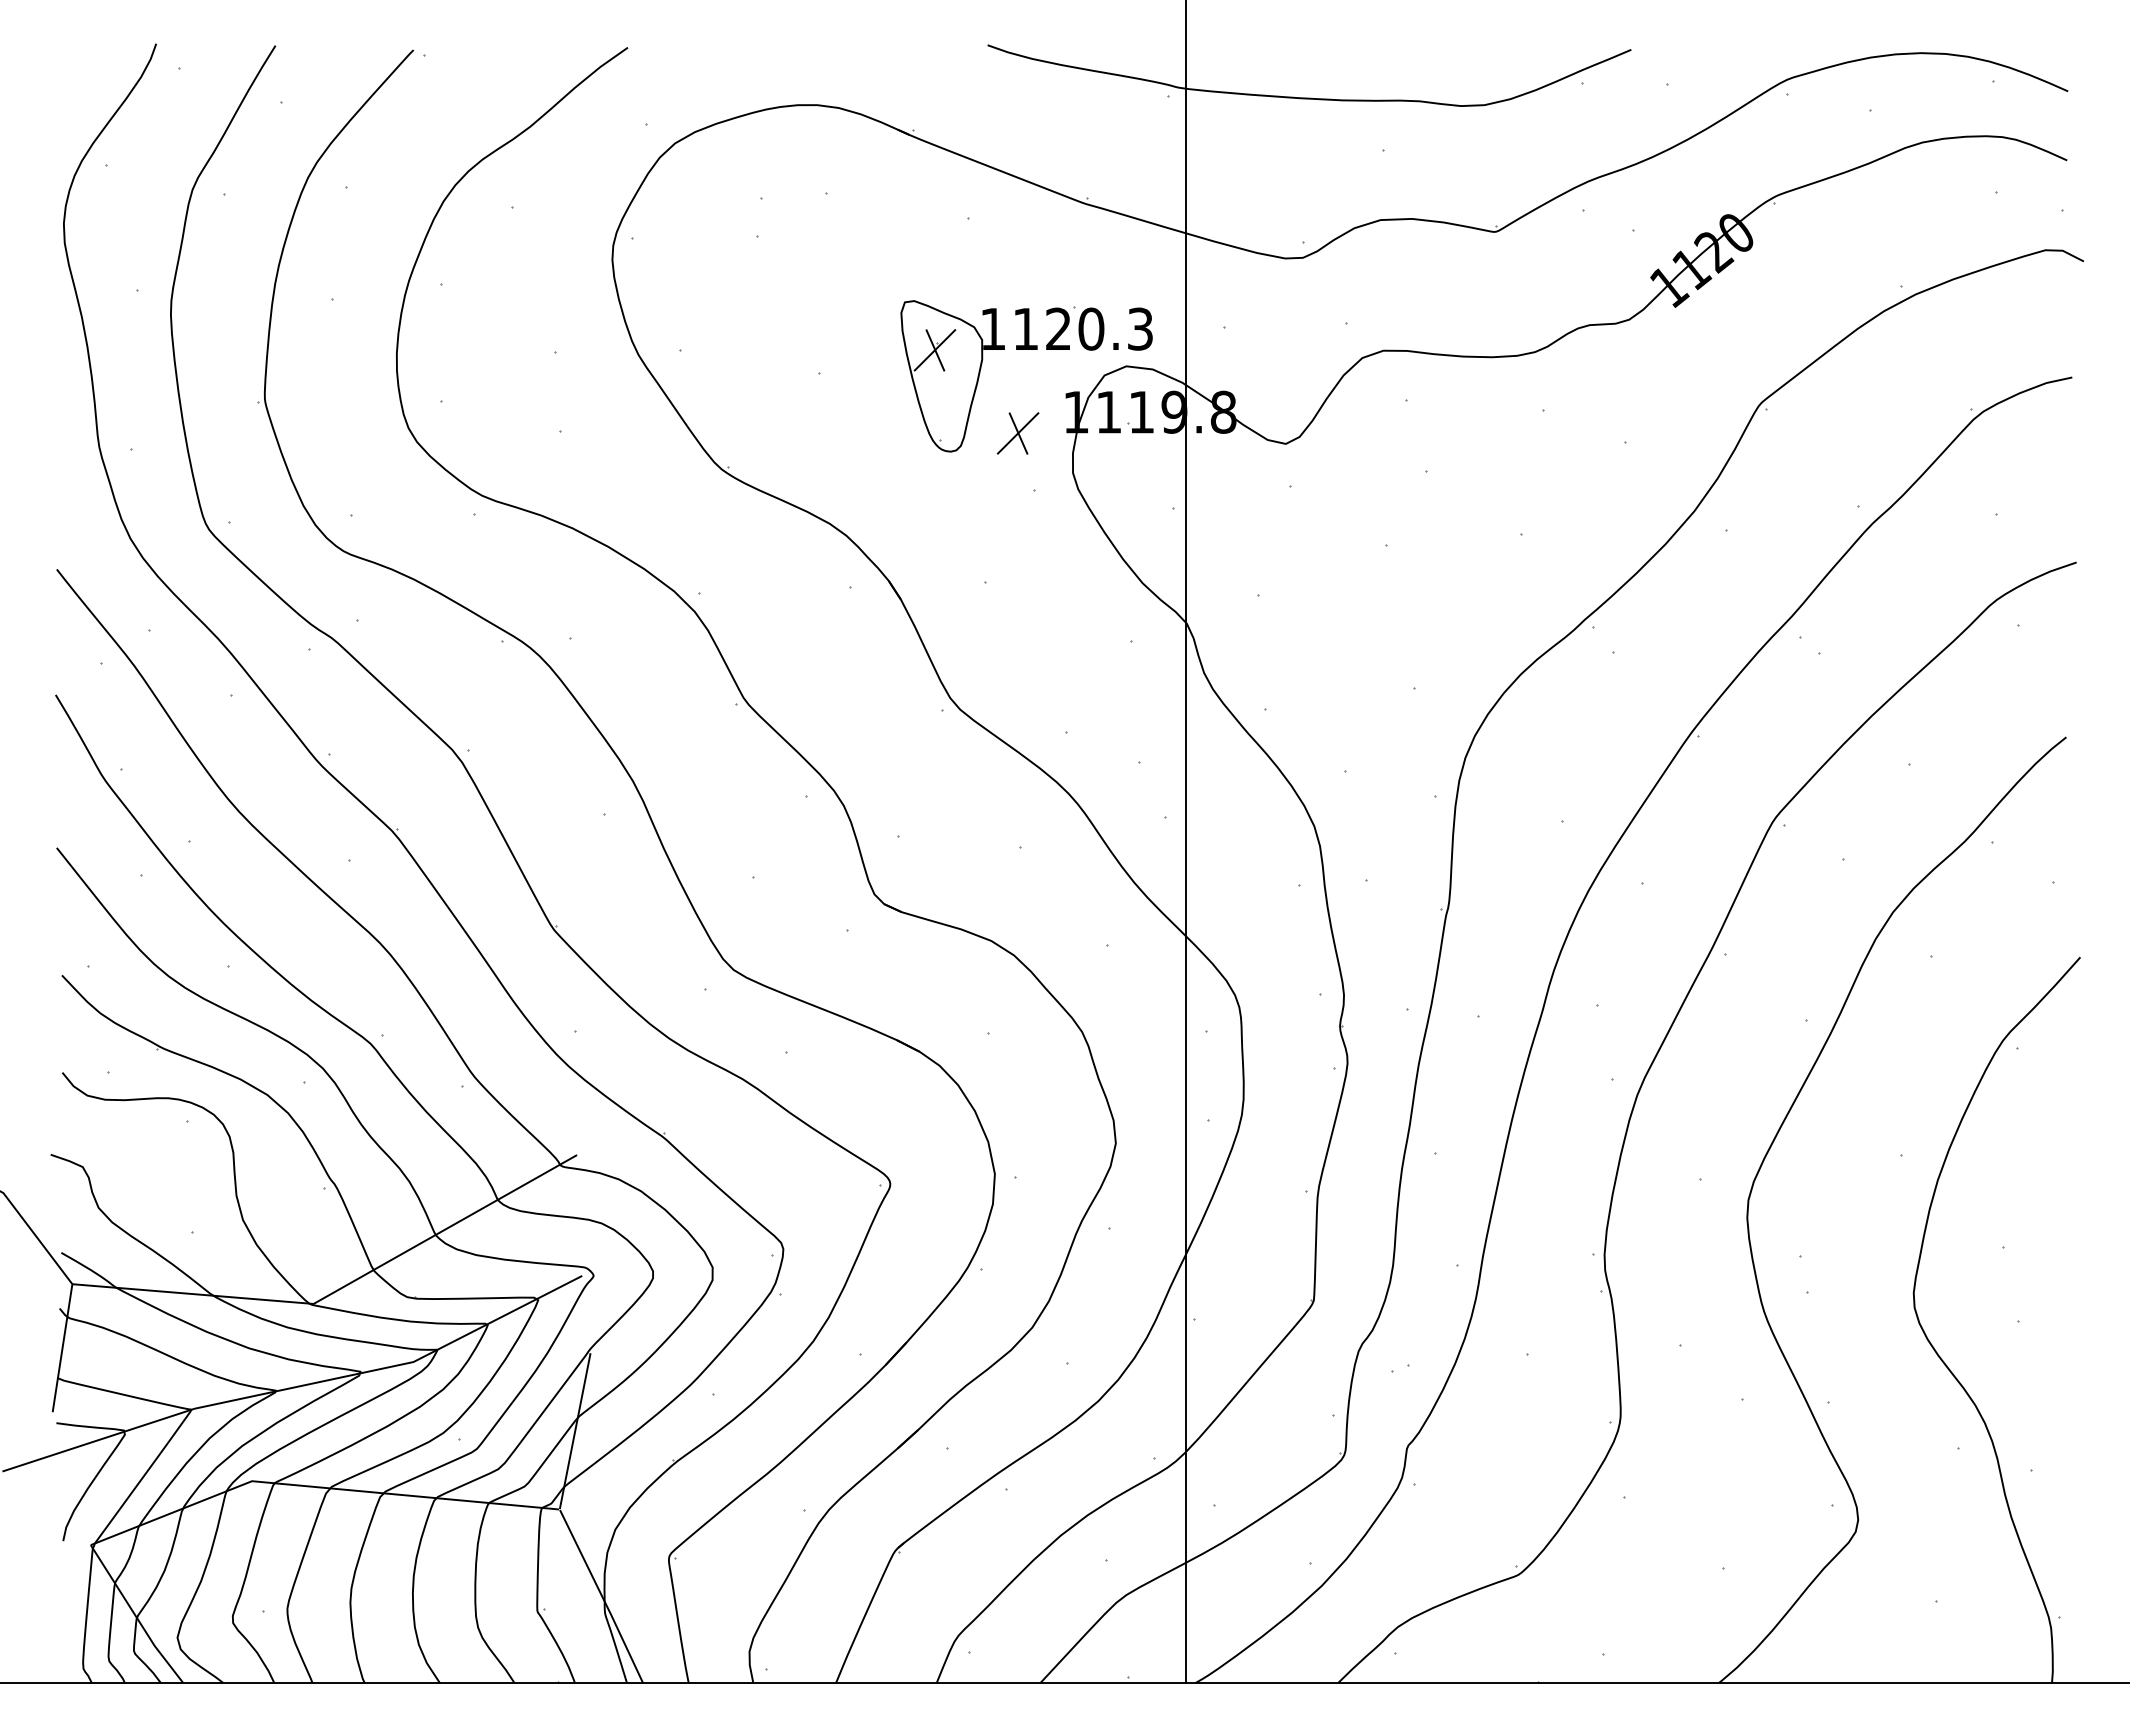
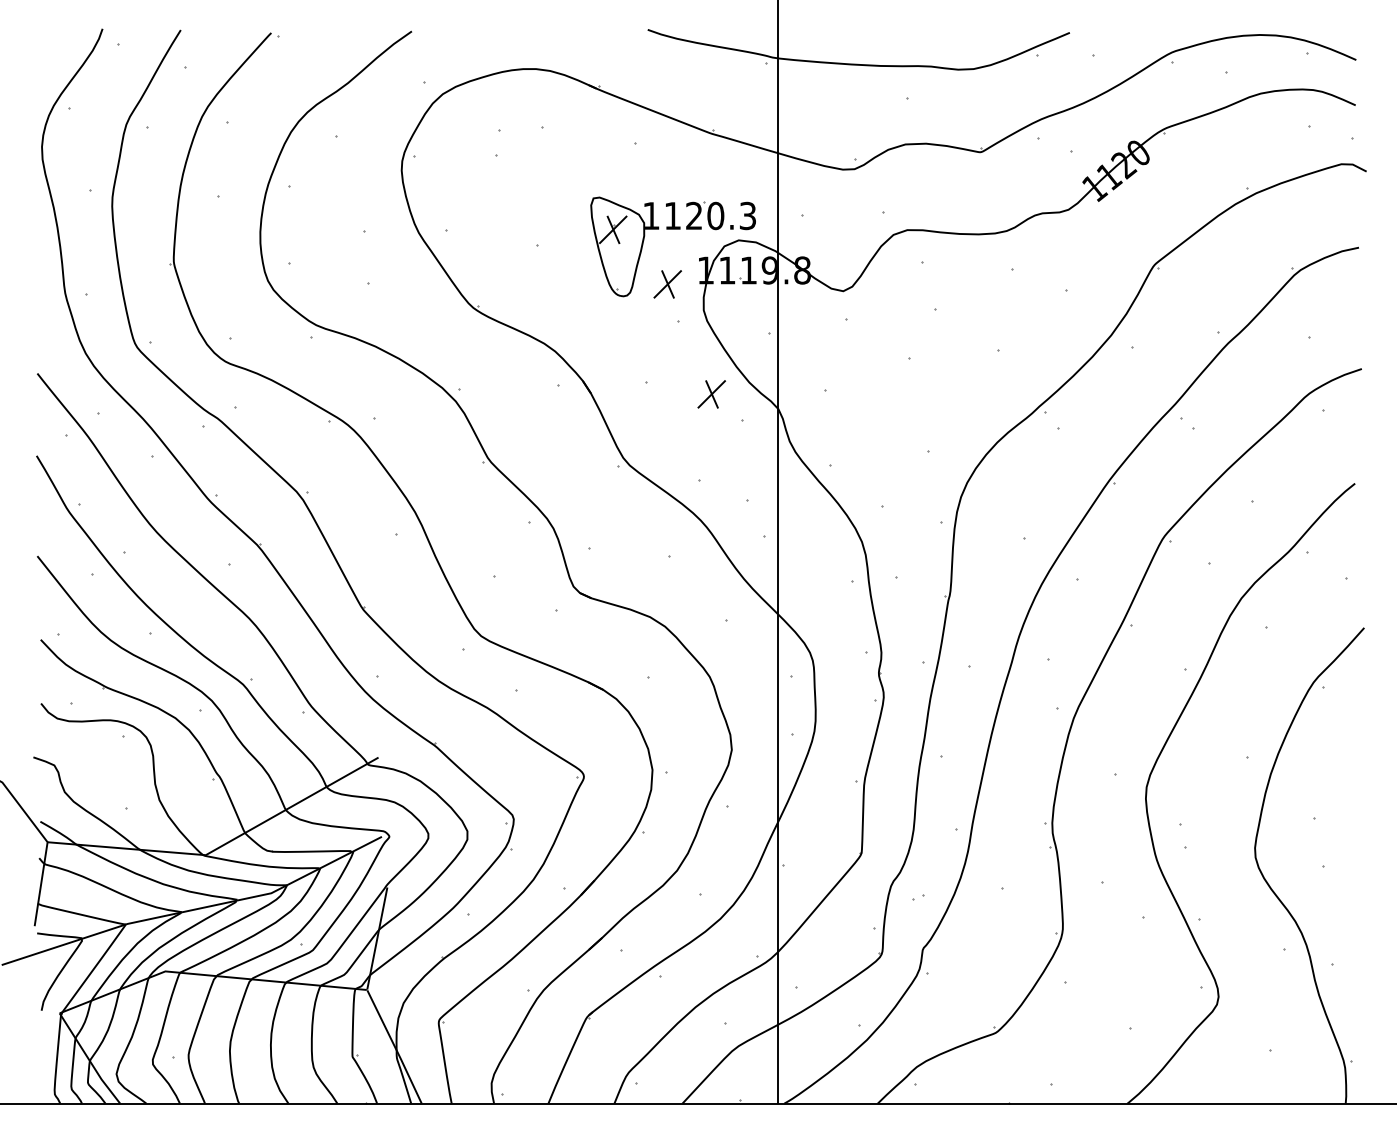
part: (1084, 601) -> (711, 394), added

